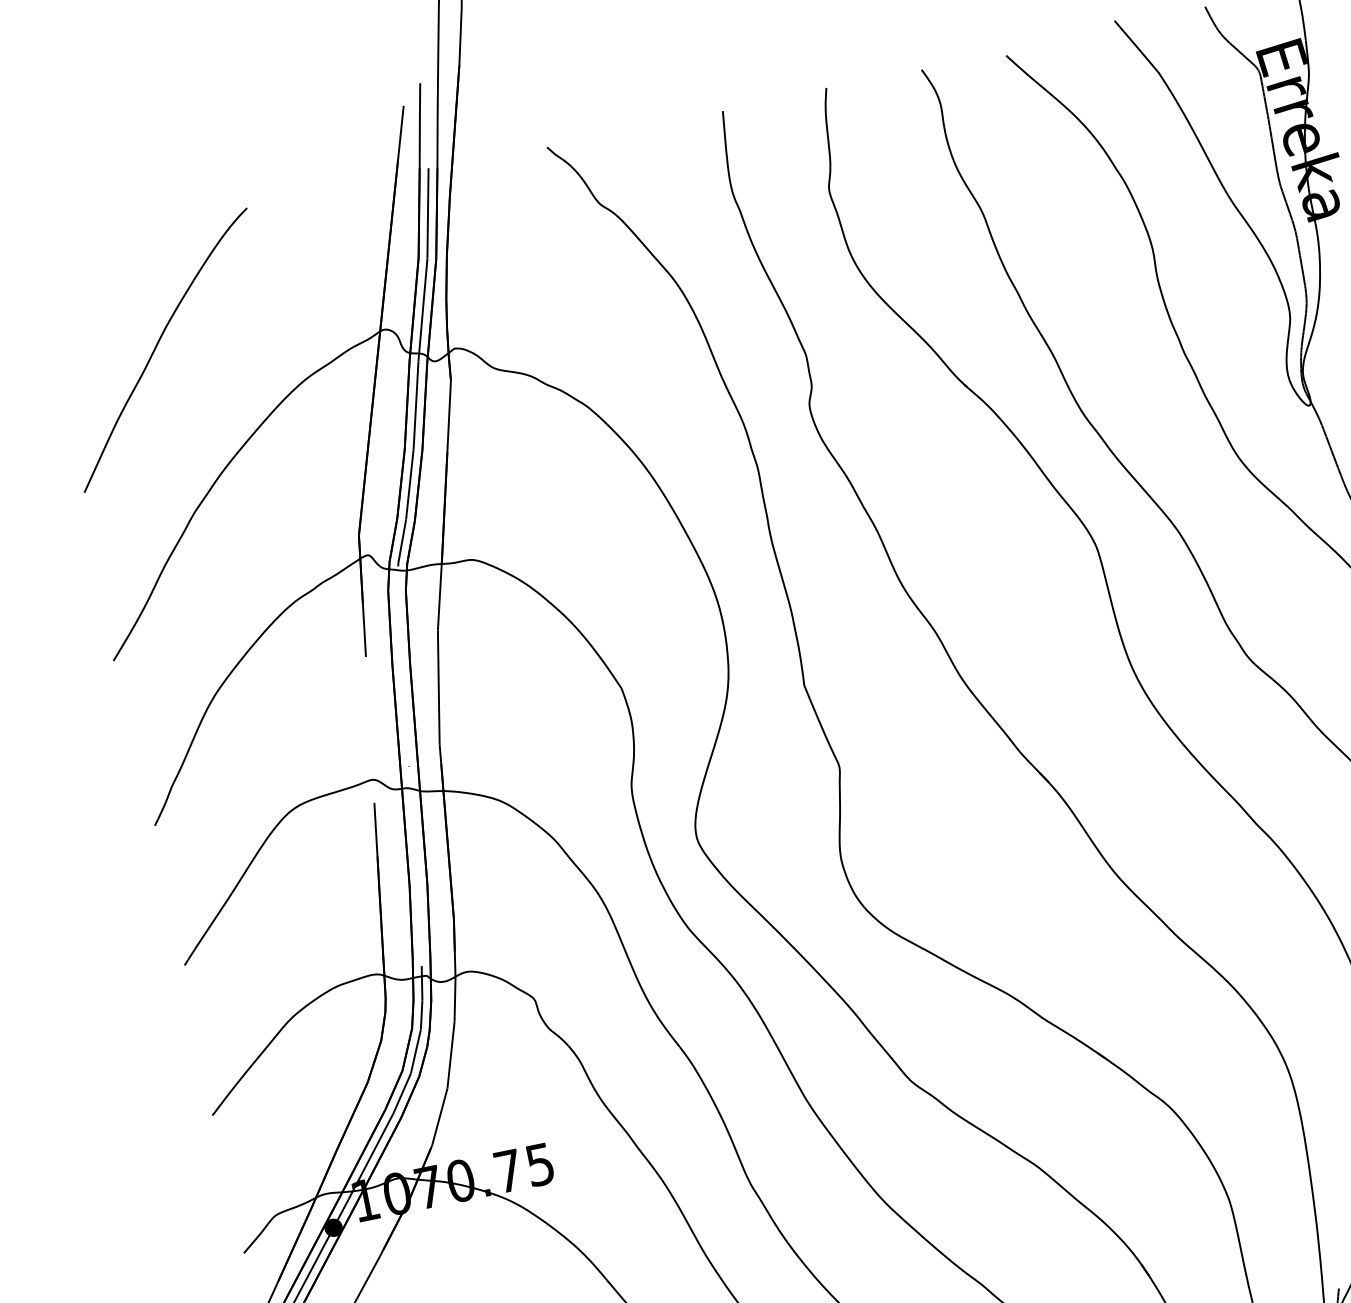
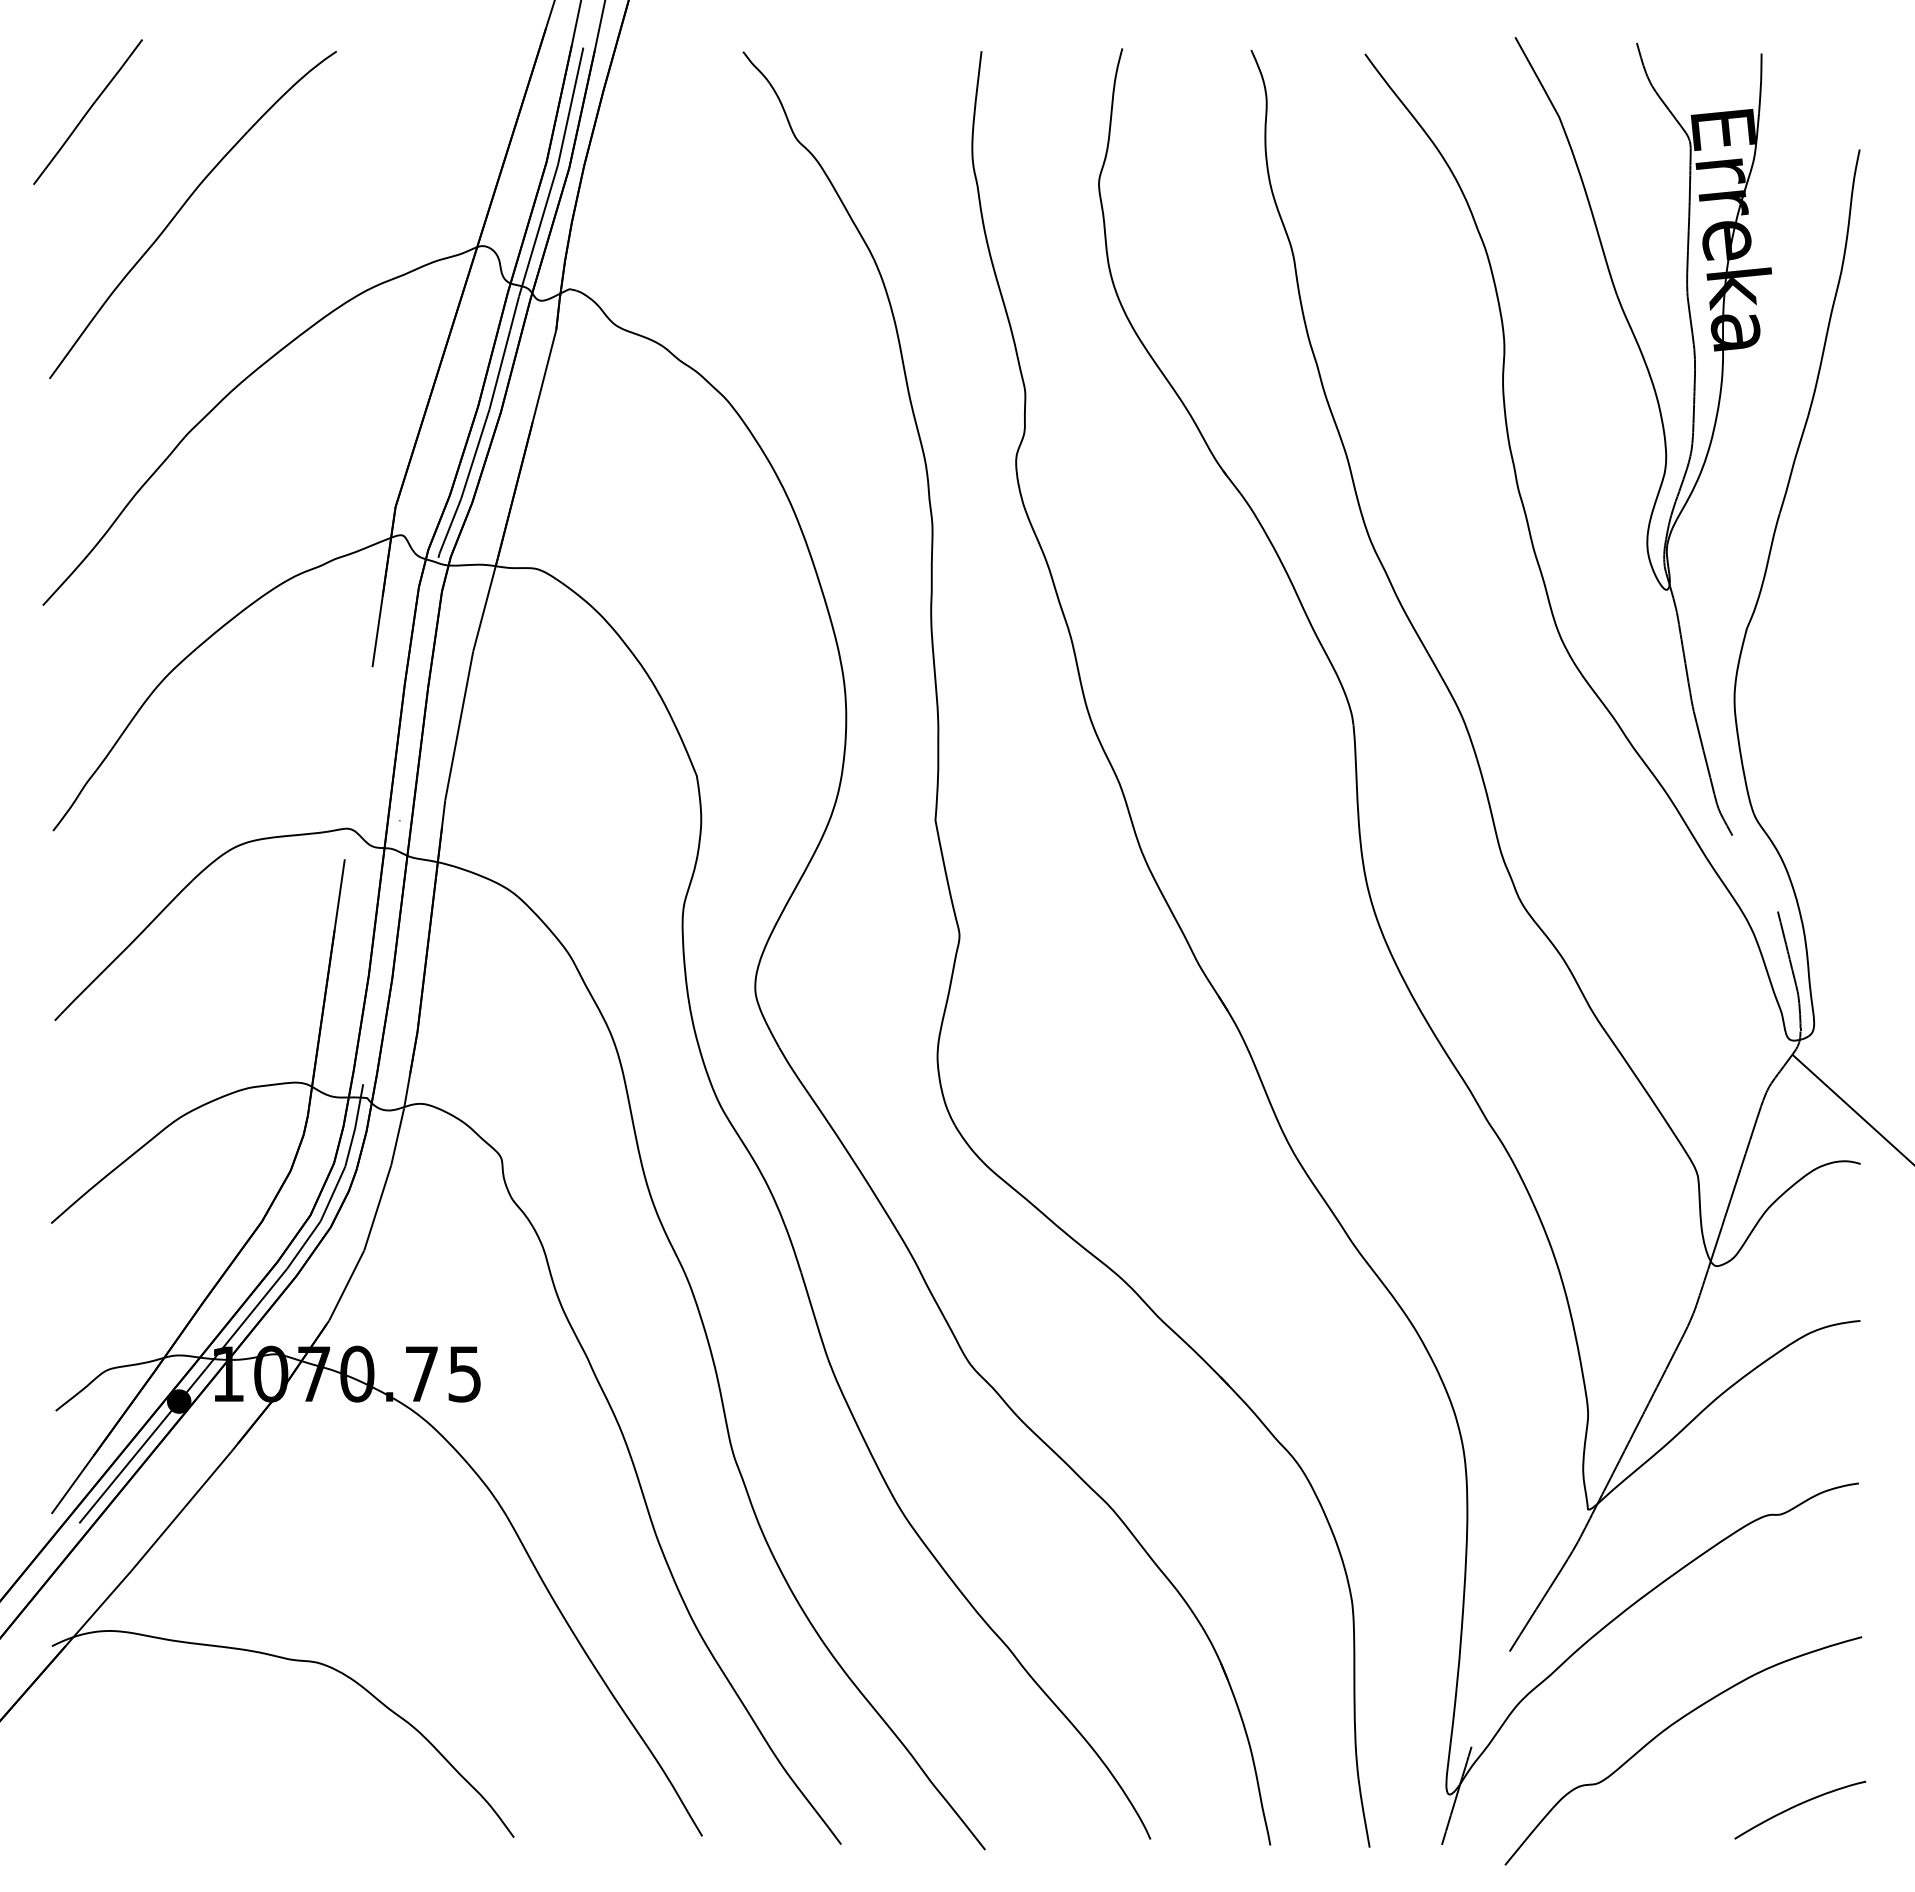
line: (72, 289) -> (87, 111), added

